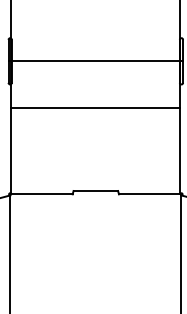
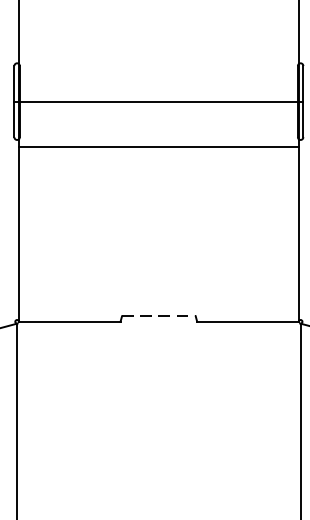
line: (95, 107) -> (158, 146), moved
line: (96, 191) -> (159, 317), solid -> dashed

